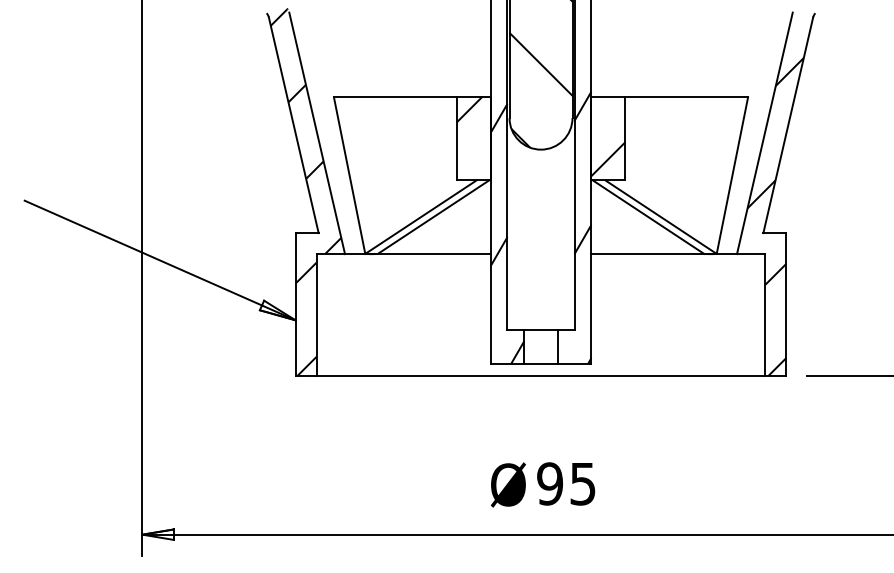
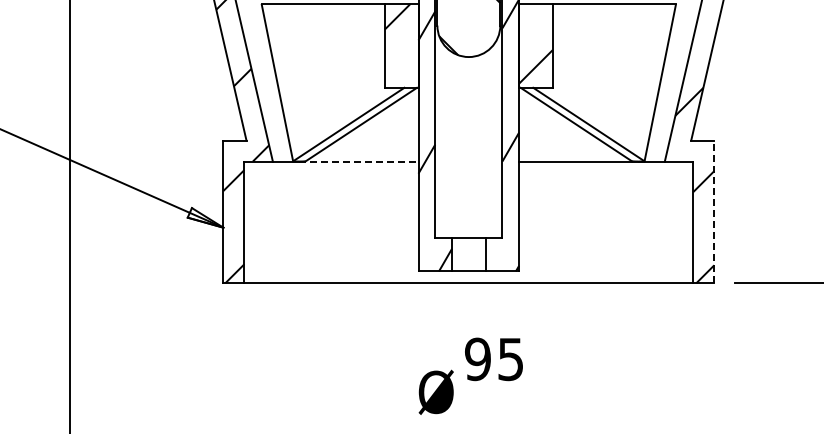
line: (430, 254) -> (358, 161), solid -> dashed
line: (786, 303) -> (714, 210), solid -> dashed
text: (566, 483) -> (494, 358), moved

